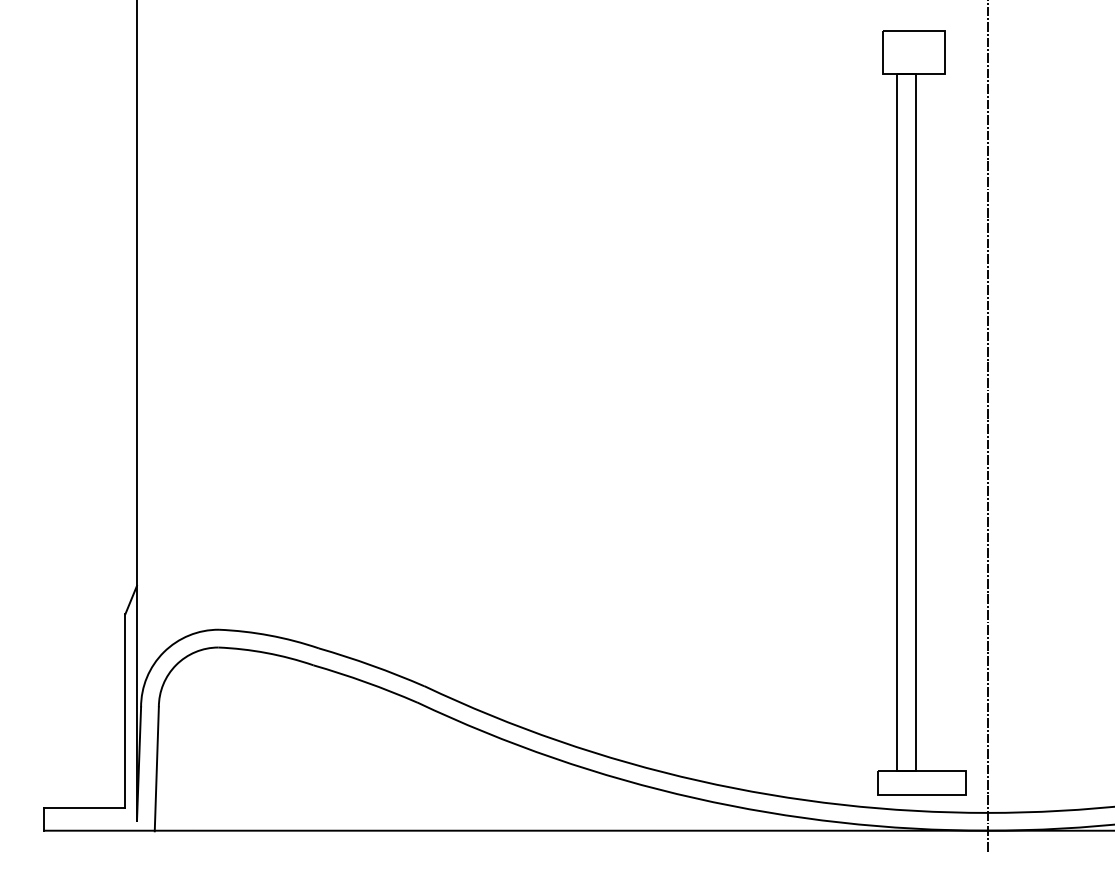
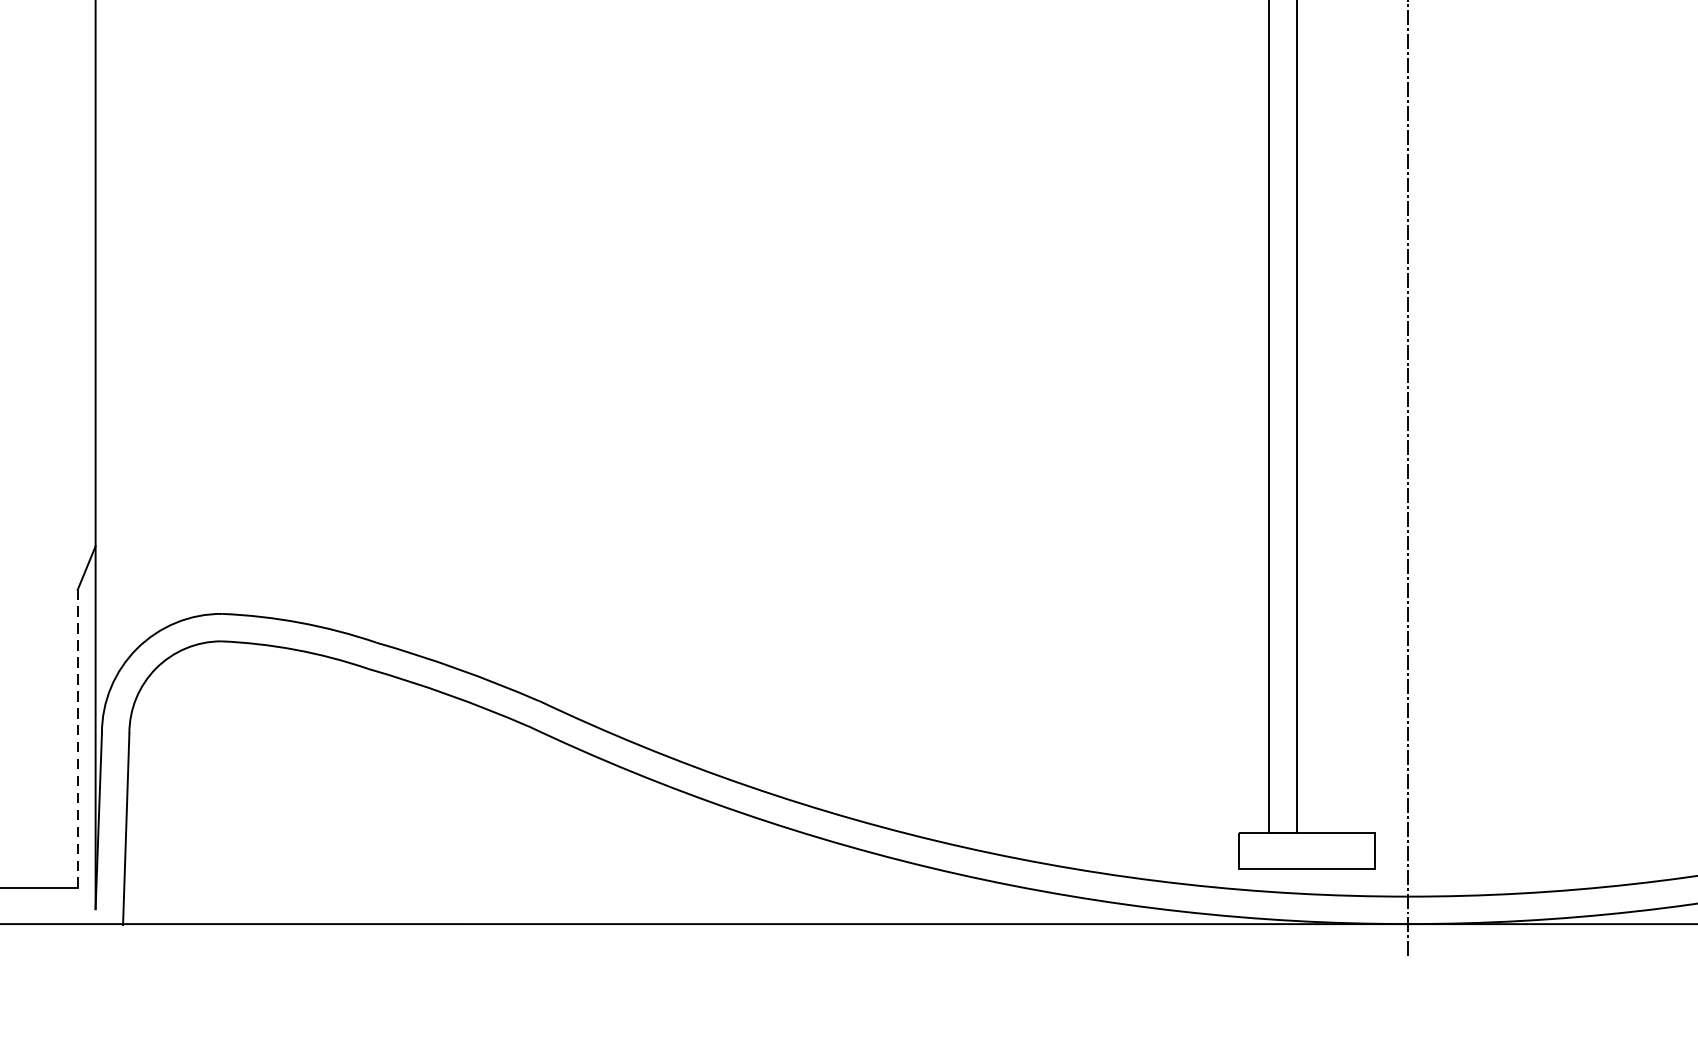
line: (125, 710) -> (77, 738), solid -> dashed

